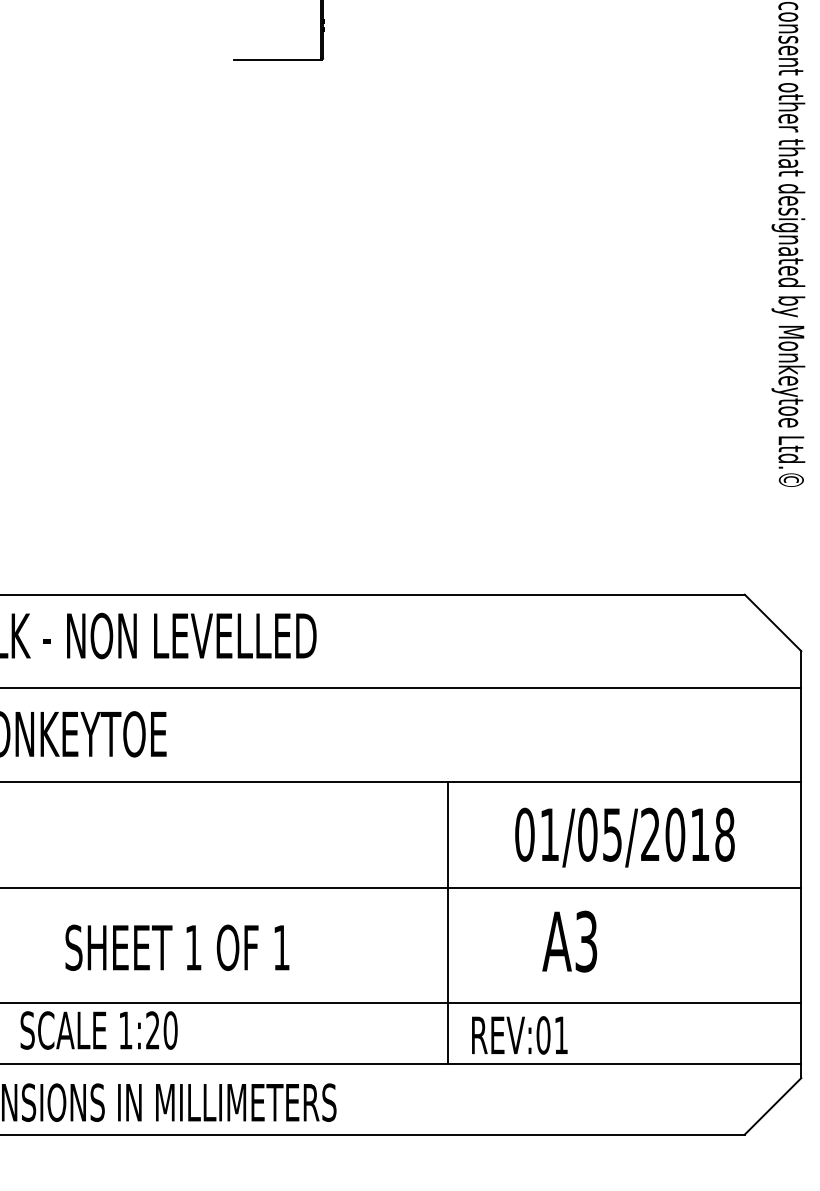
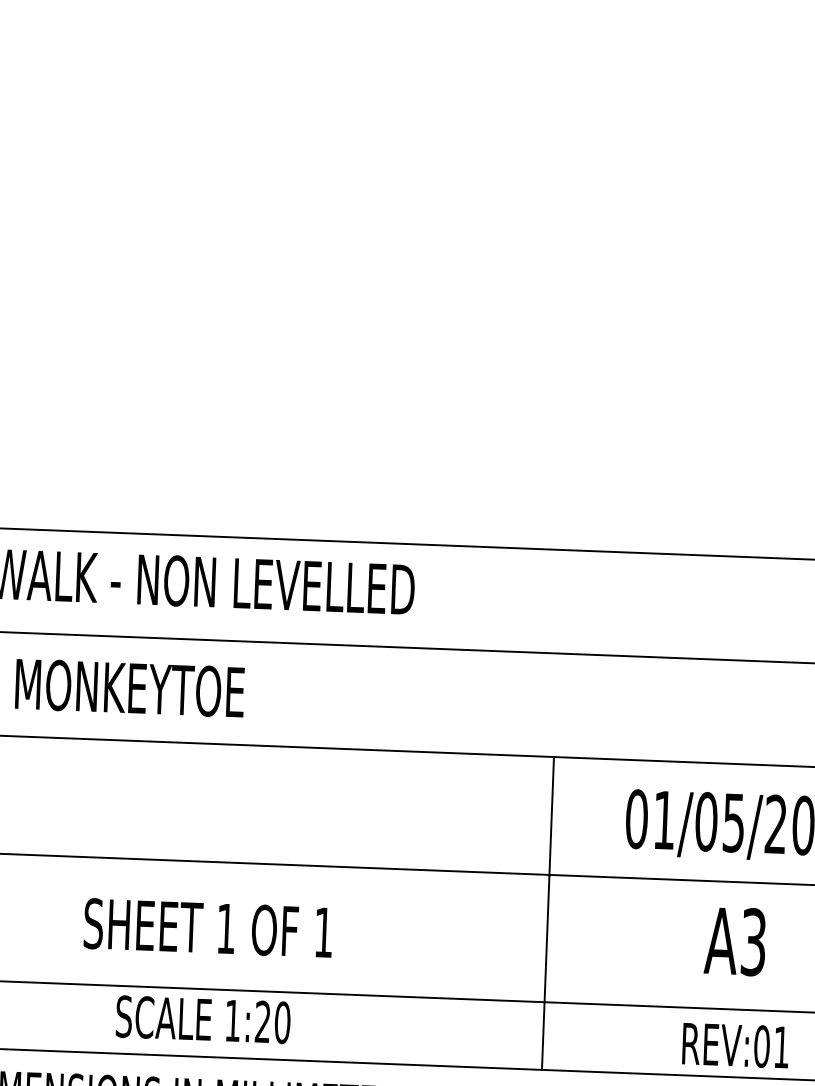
text: (569, 941) -> (734, 941), moved
text: (177, 947) -> (208, 927), moved
text: (98, 1030) -> (202, 1019), moved
text: (519, 1035) -> (735, 1045), moved

